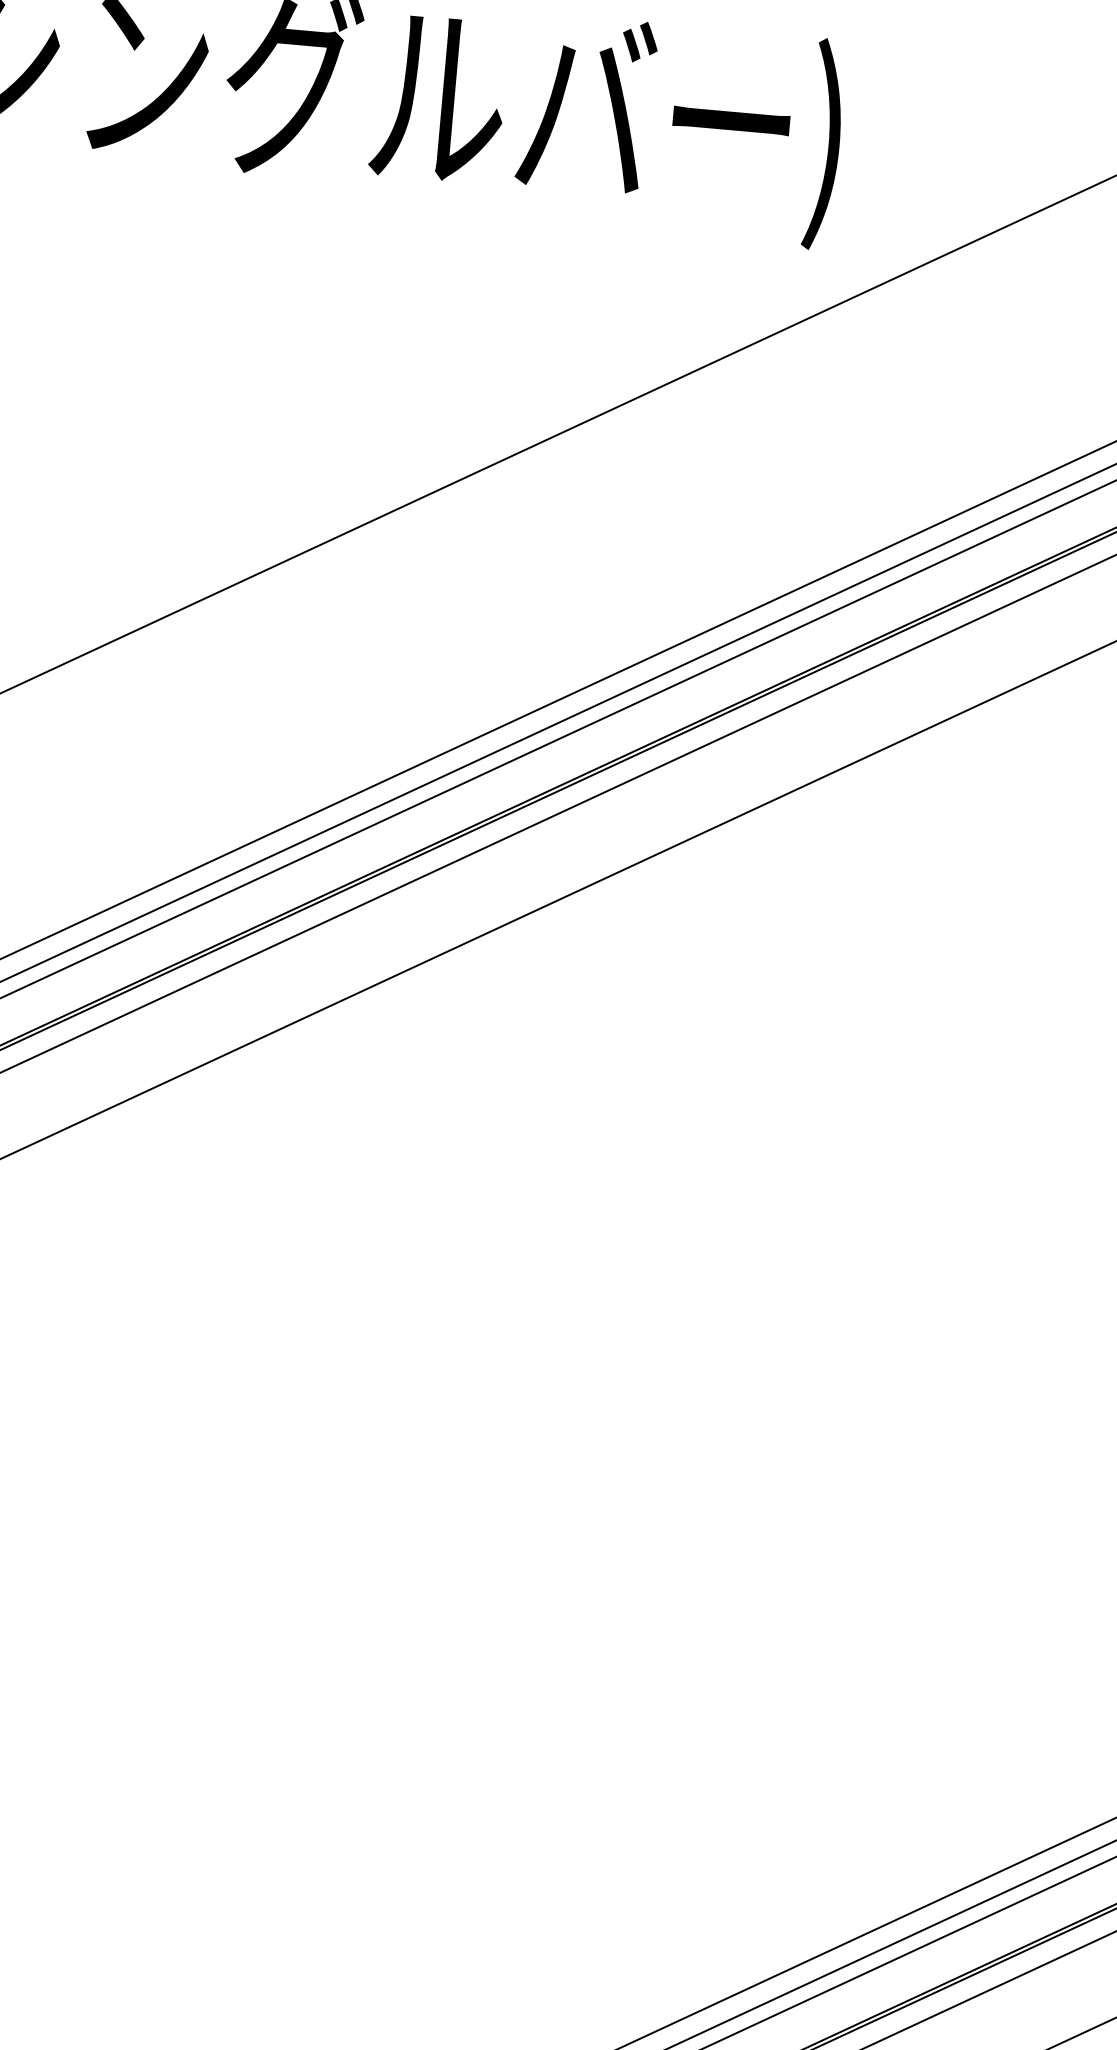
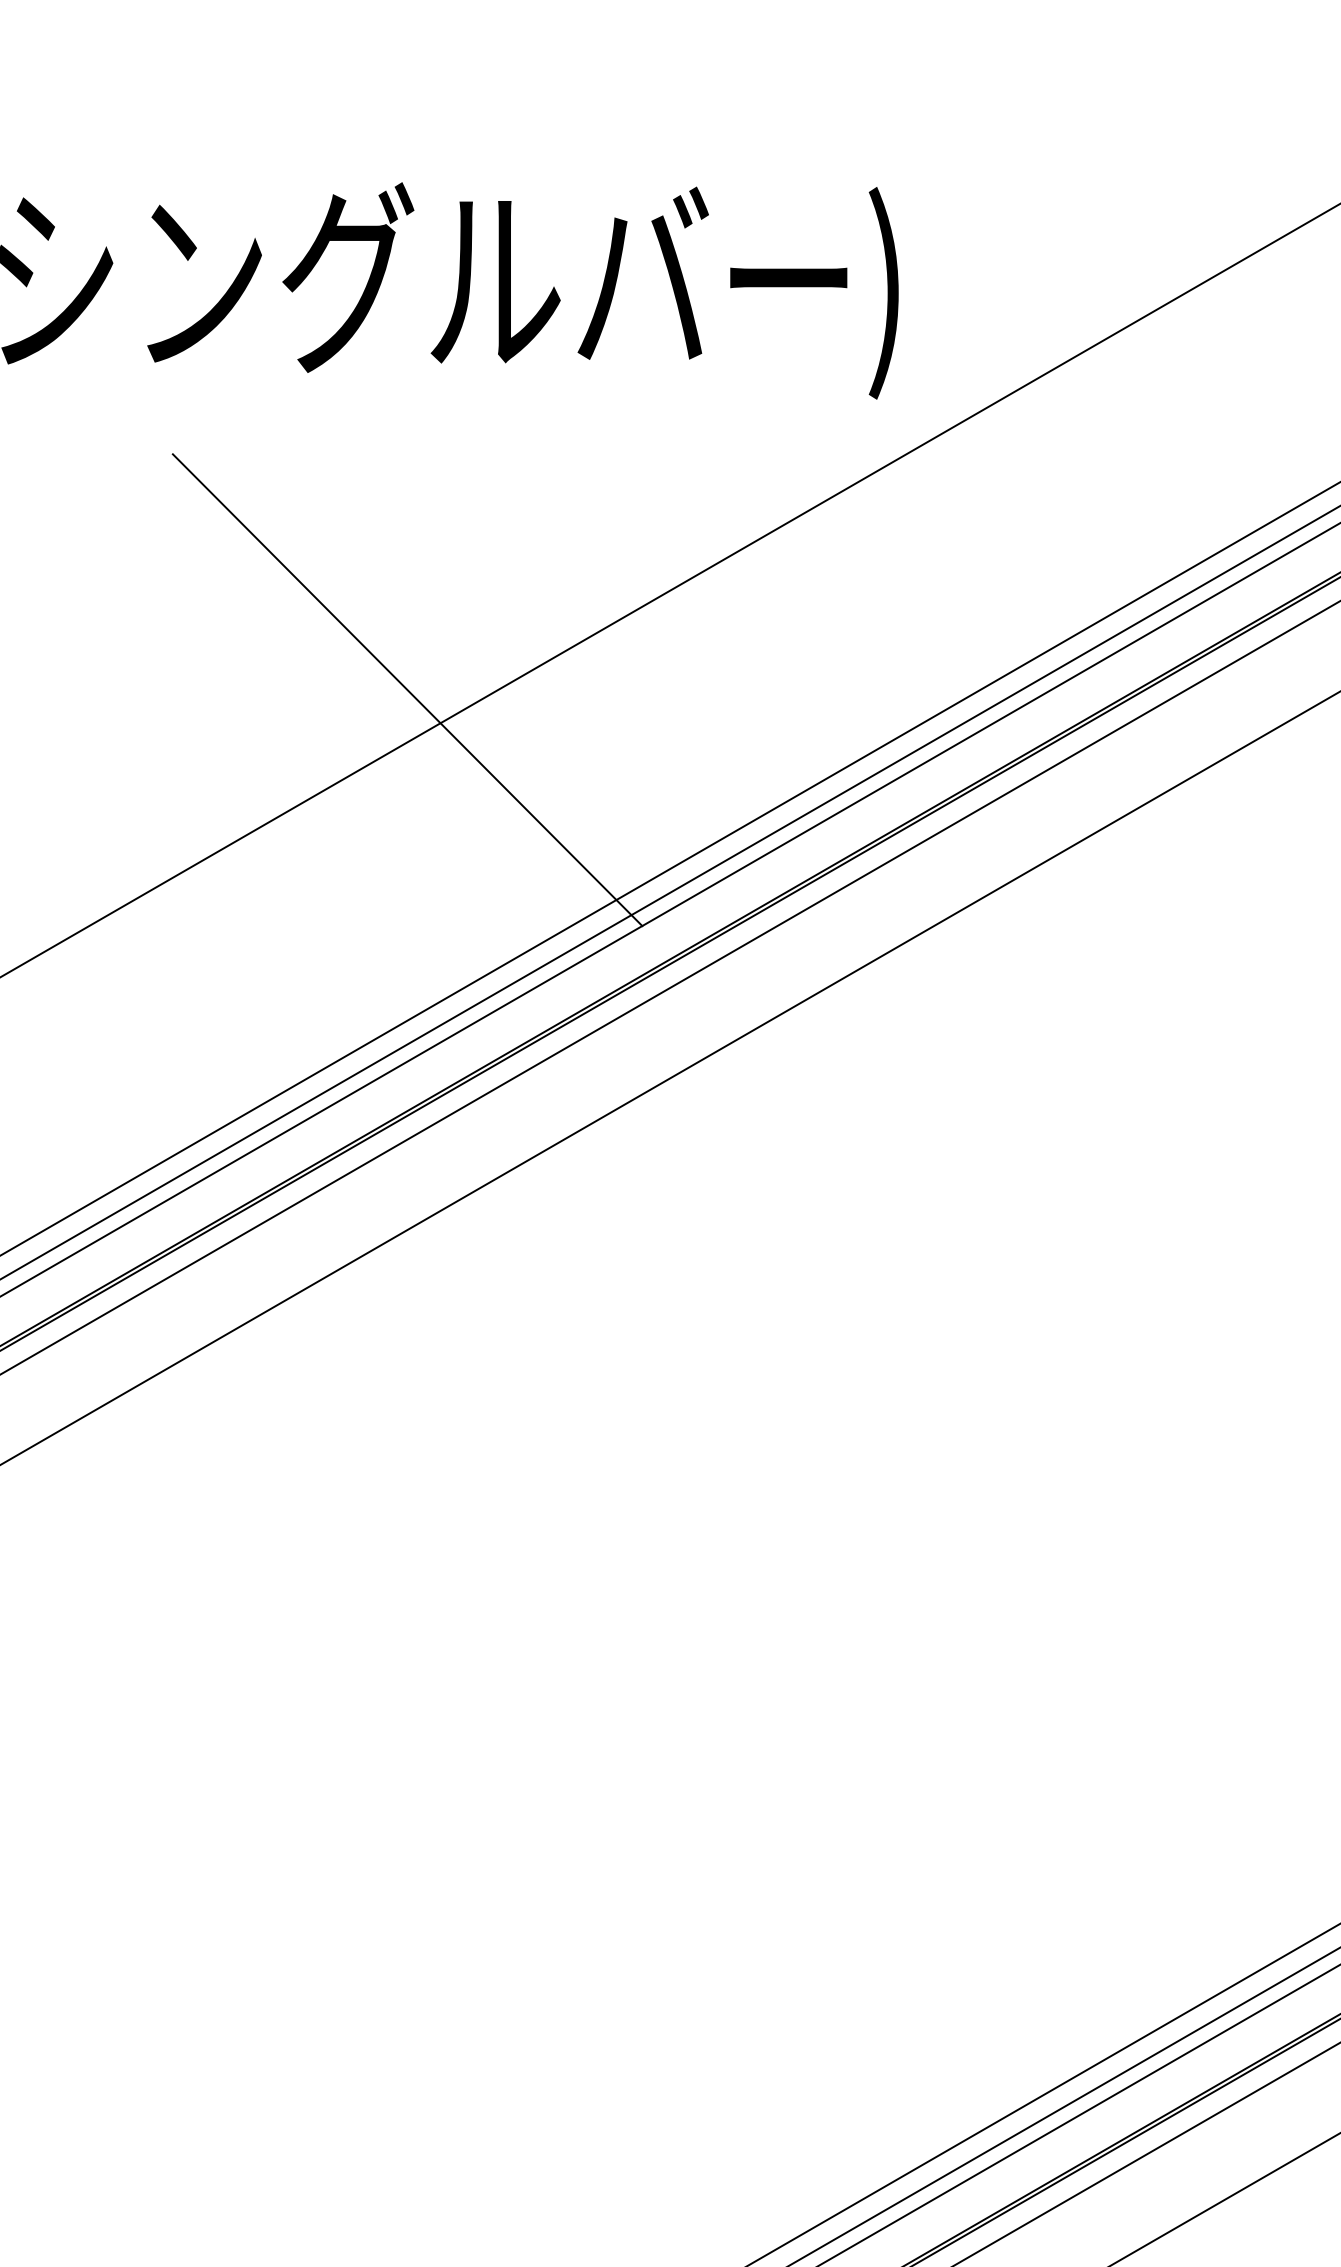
line: (314, 497) -> (407, 690), added

